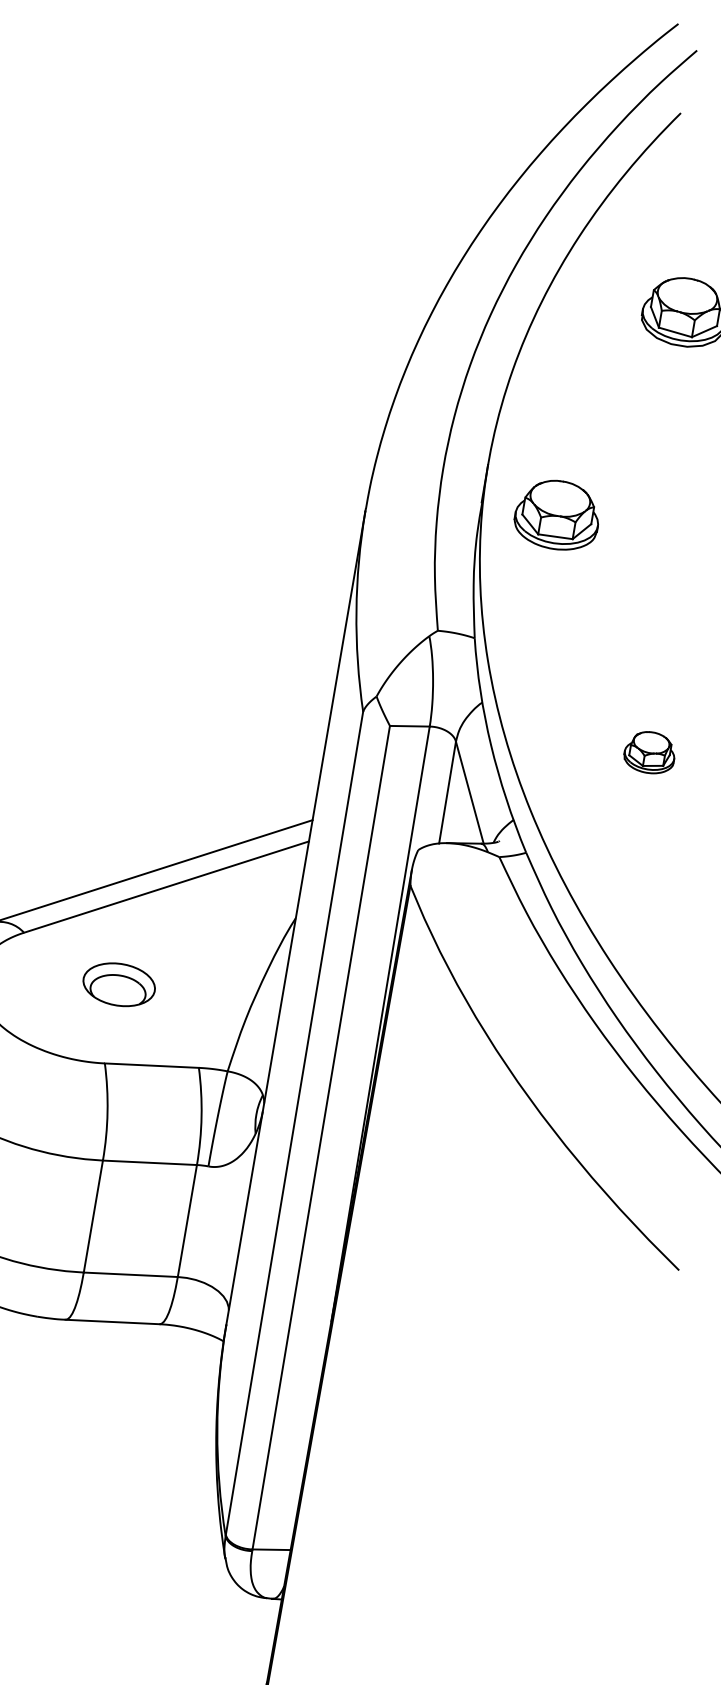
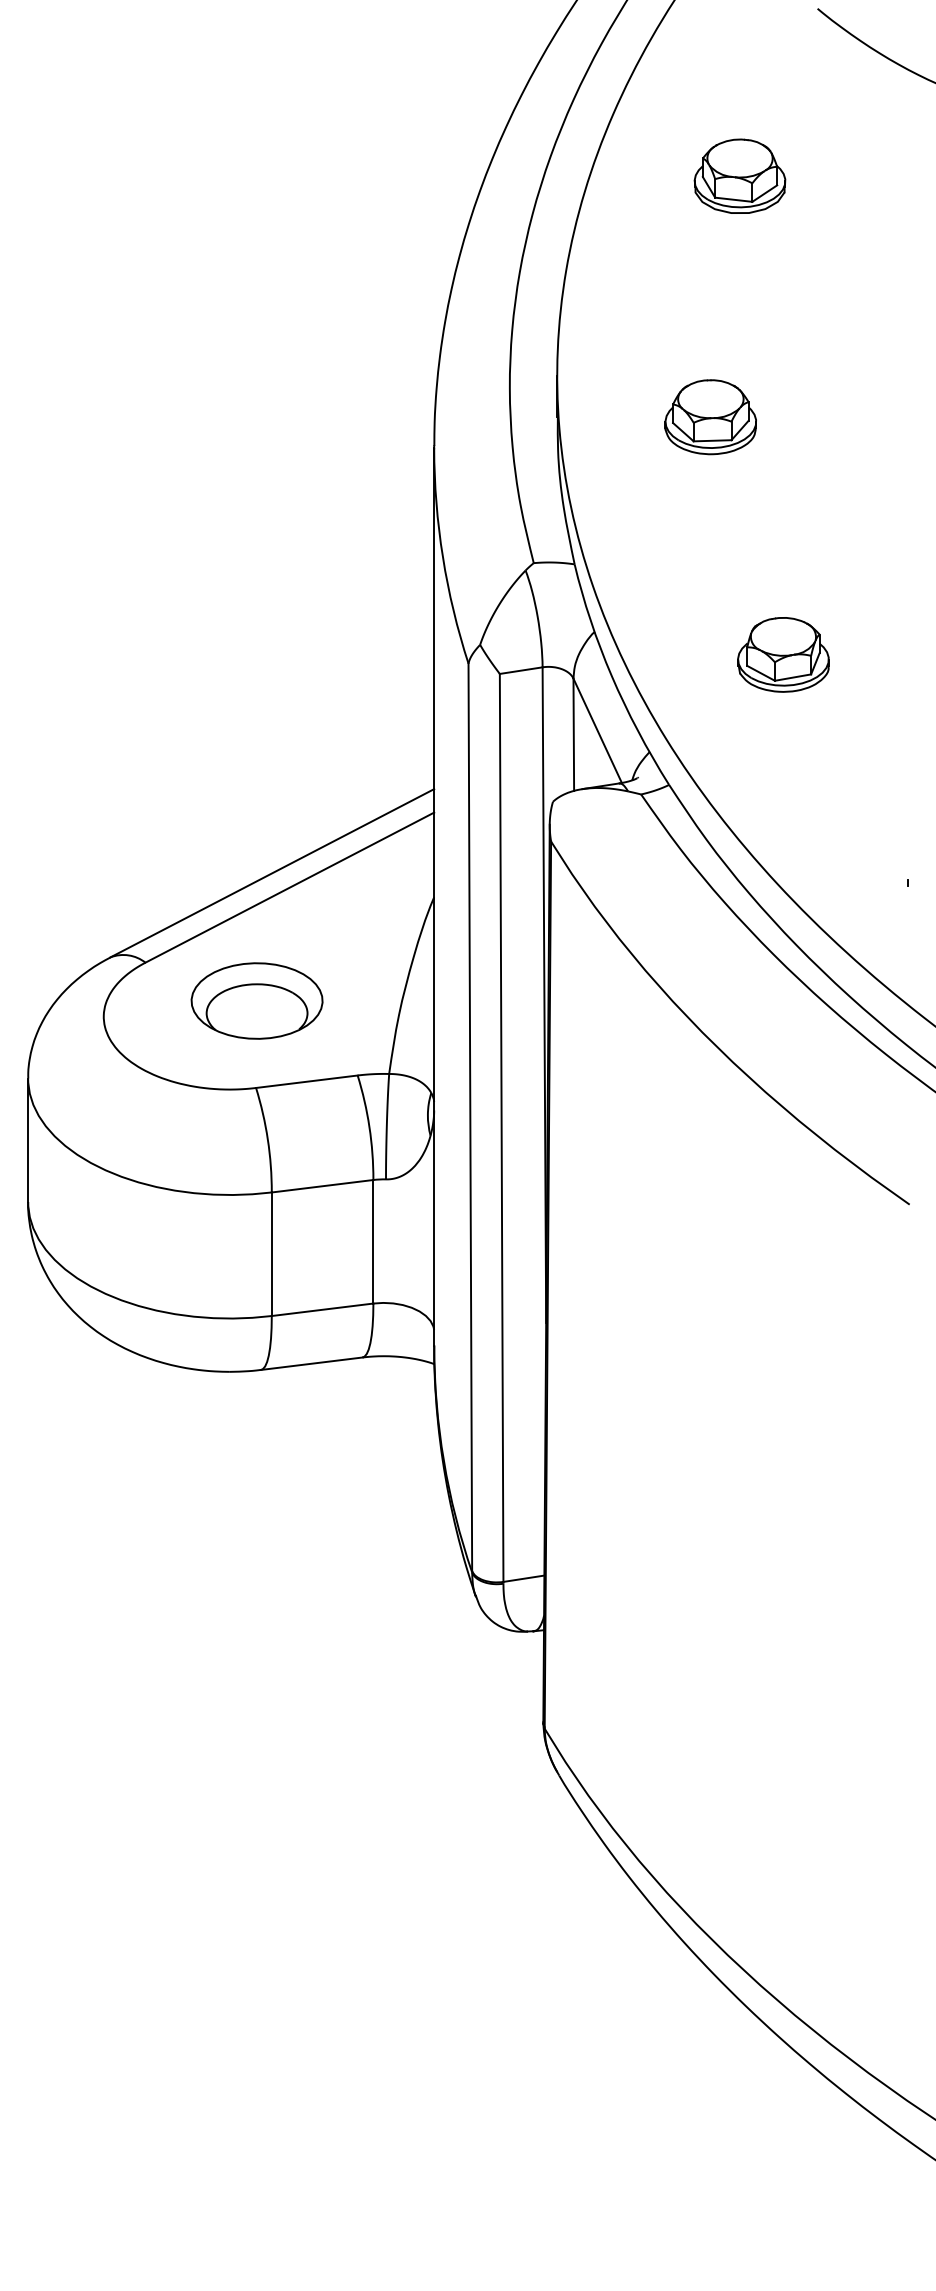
part: (557, 515) -> (710, 417), moved
part: (650, 752) -> (783, 654), size x1.67
part: (118, 984) -> (256, 1000), size x1.67

